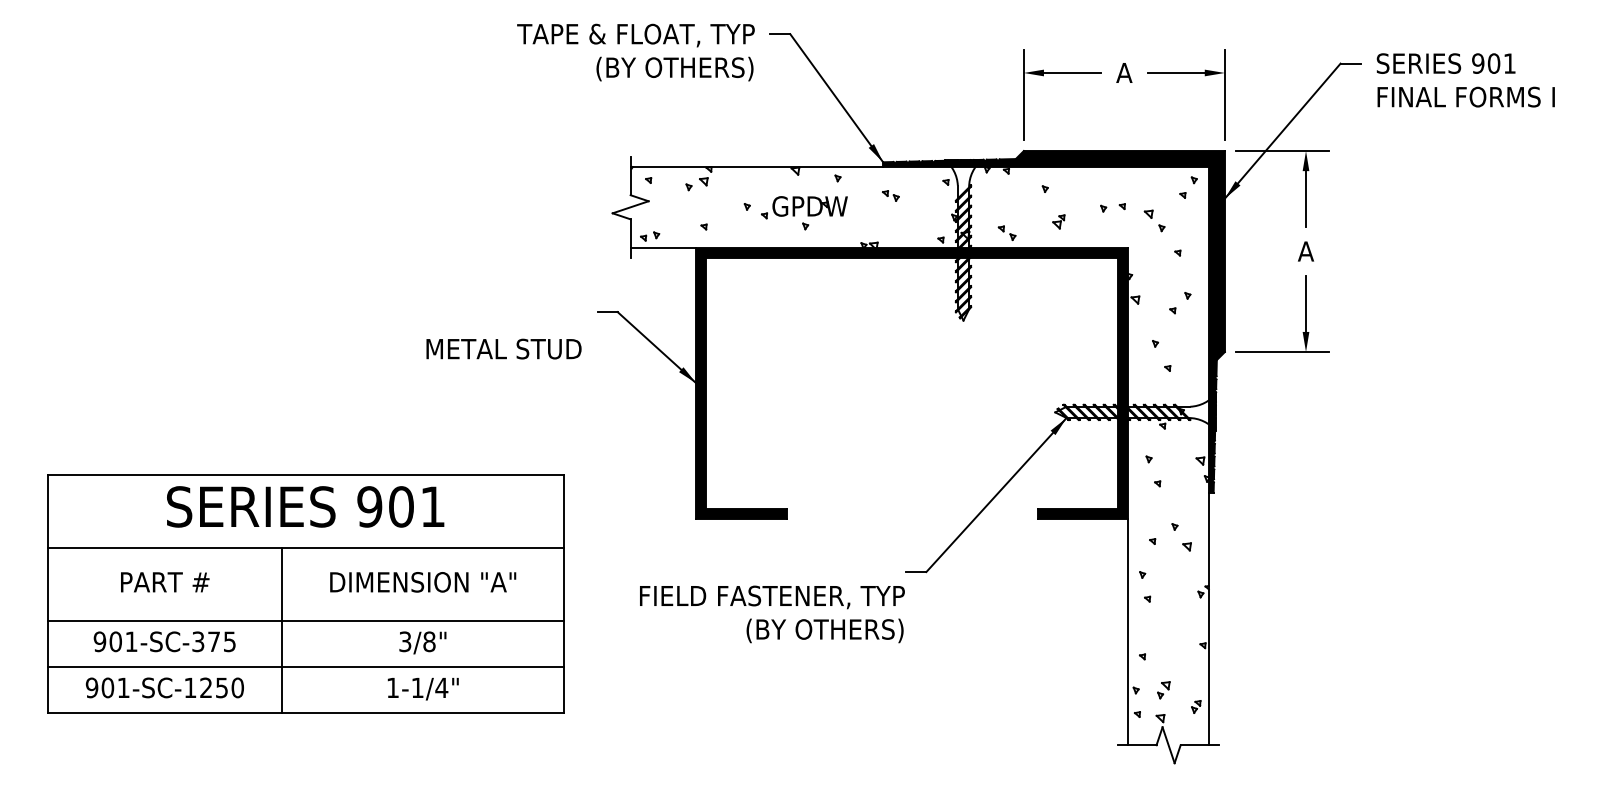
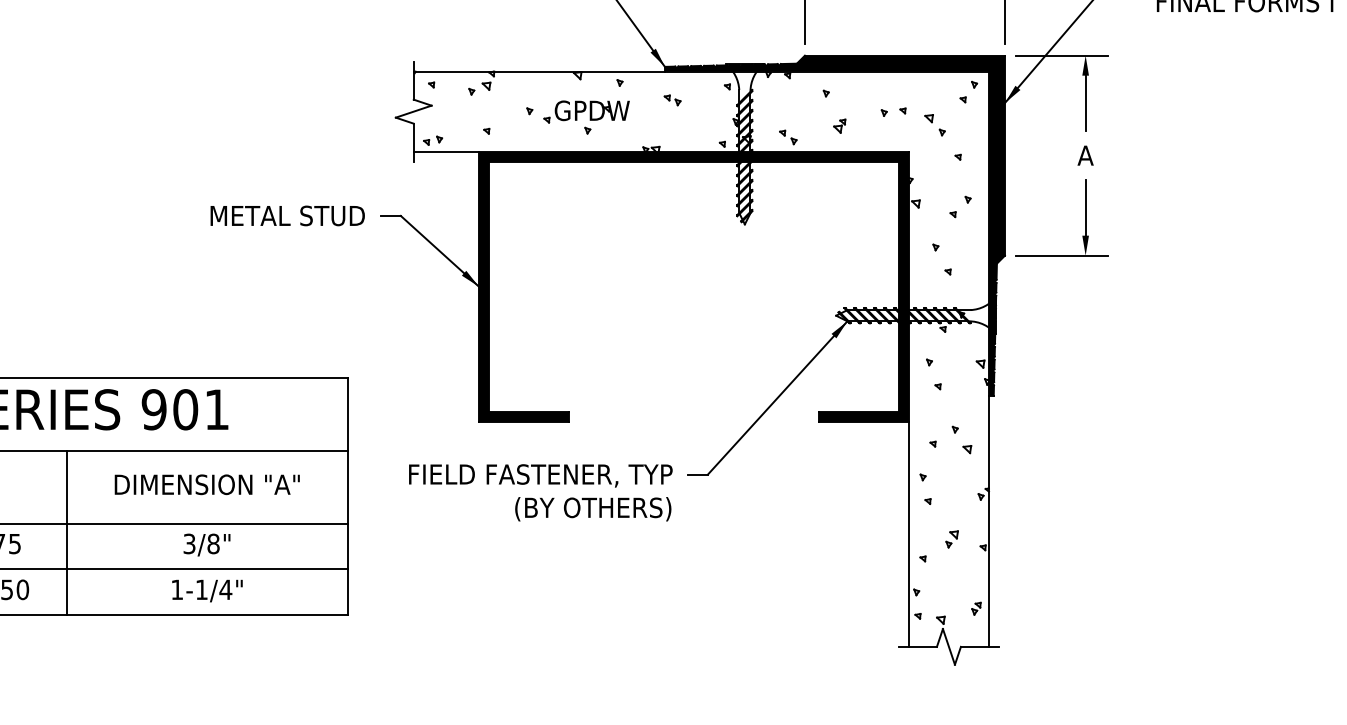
text: (503, 348) -> (287, 215), moved
text: (772, 614) -> (540, 492), moved
part: (1163, 690) -> (951, 539), moved

